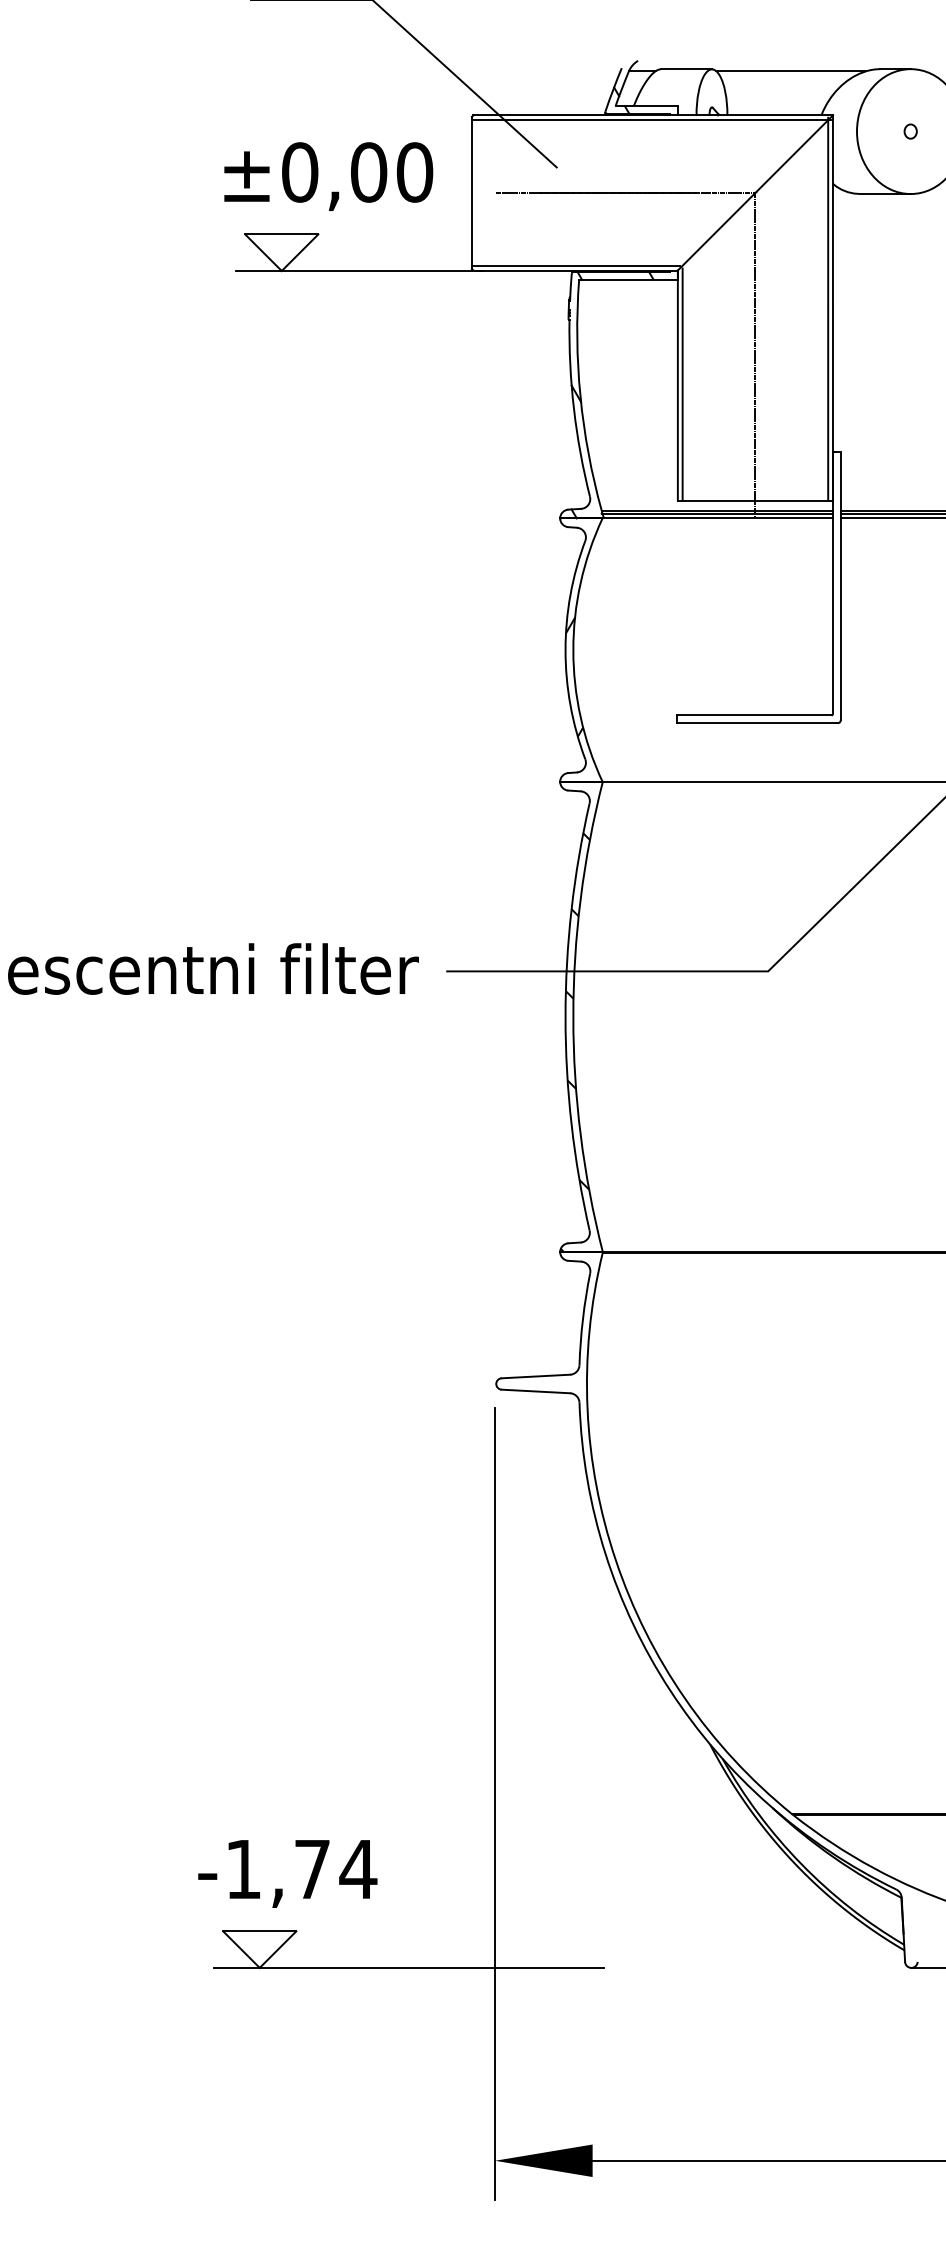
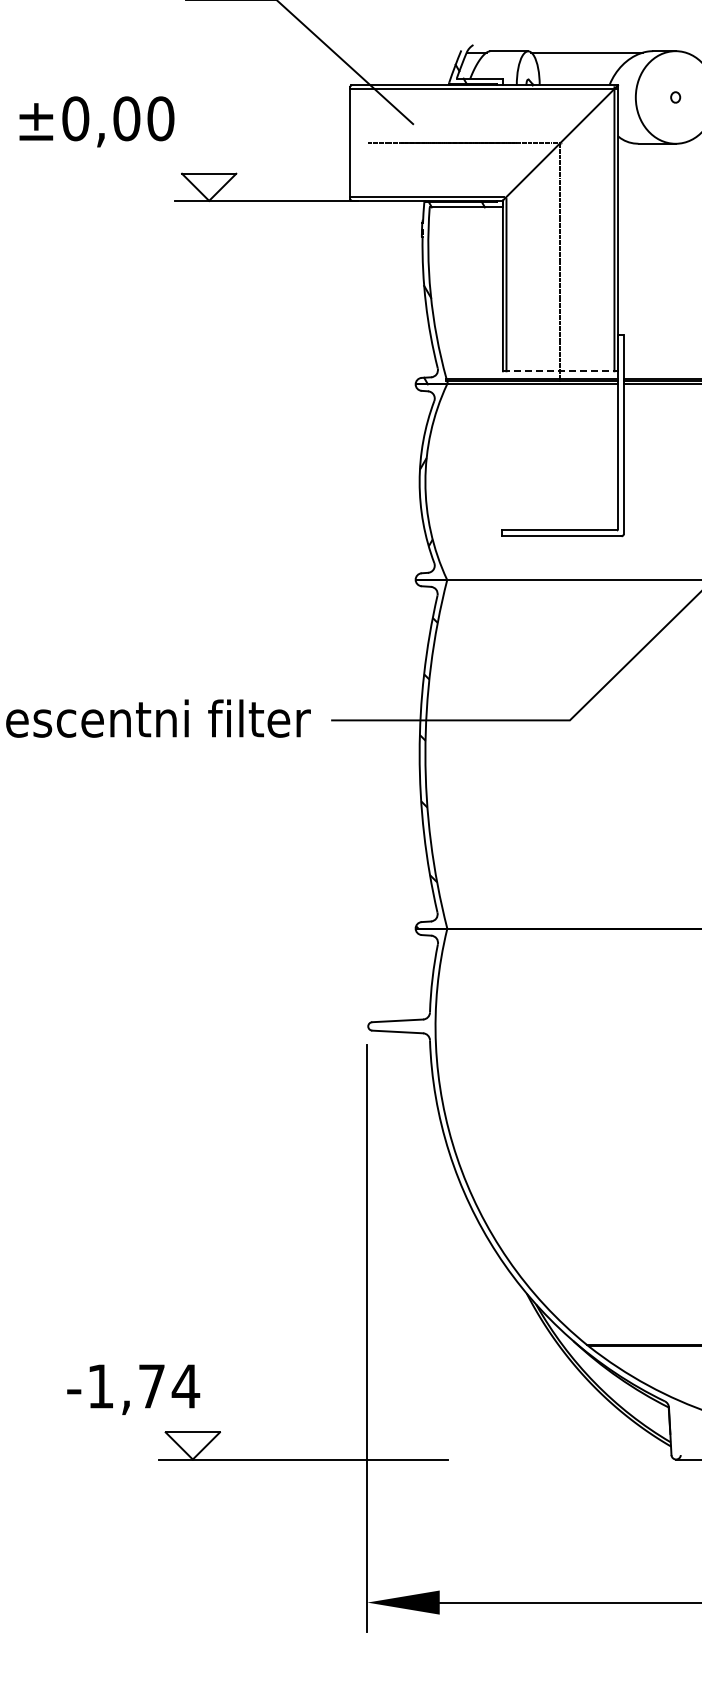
text: (328, 176) -> (96, 121), moved
line: (755, 501) -> (560, 371), solid -> dashed
text: (287, 1873) -> (133, 1389), moved

